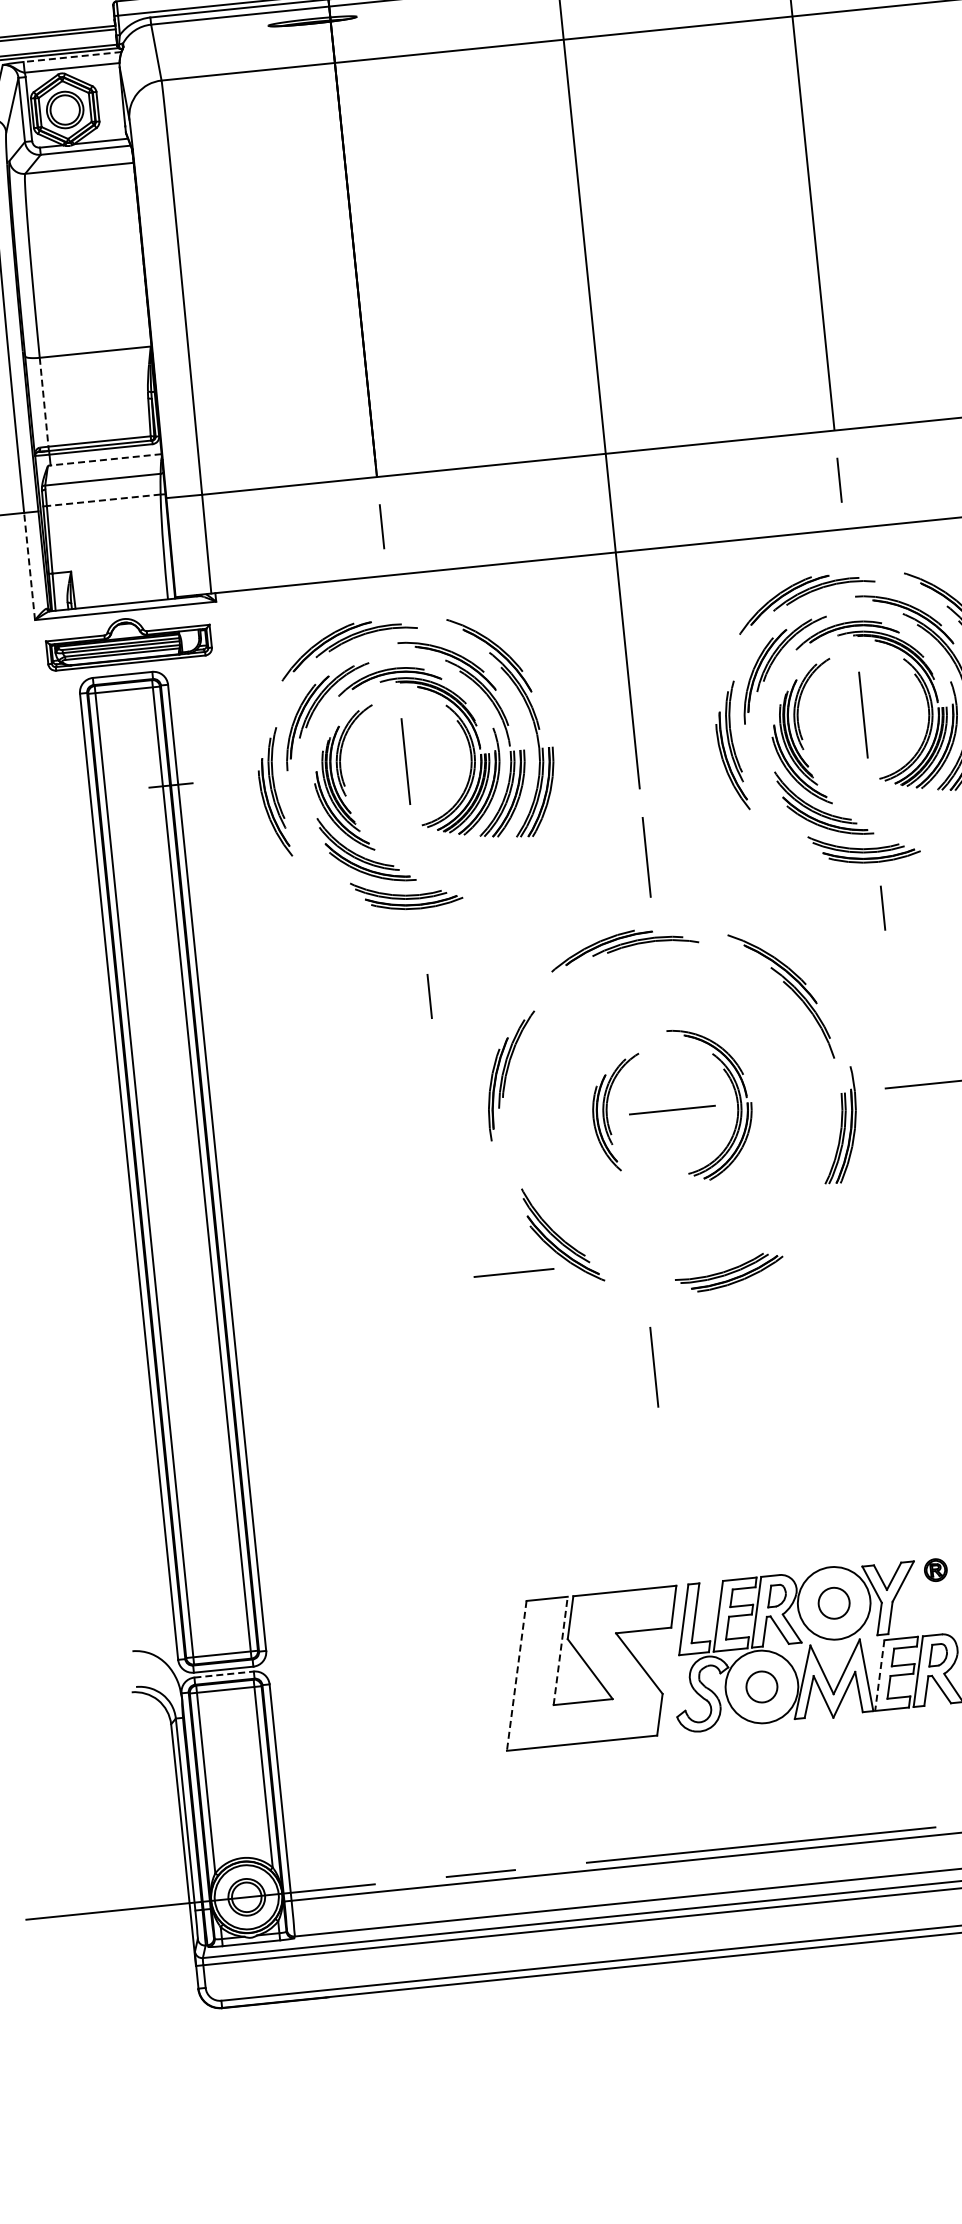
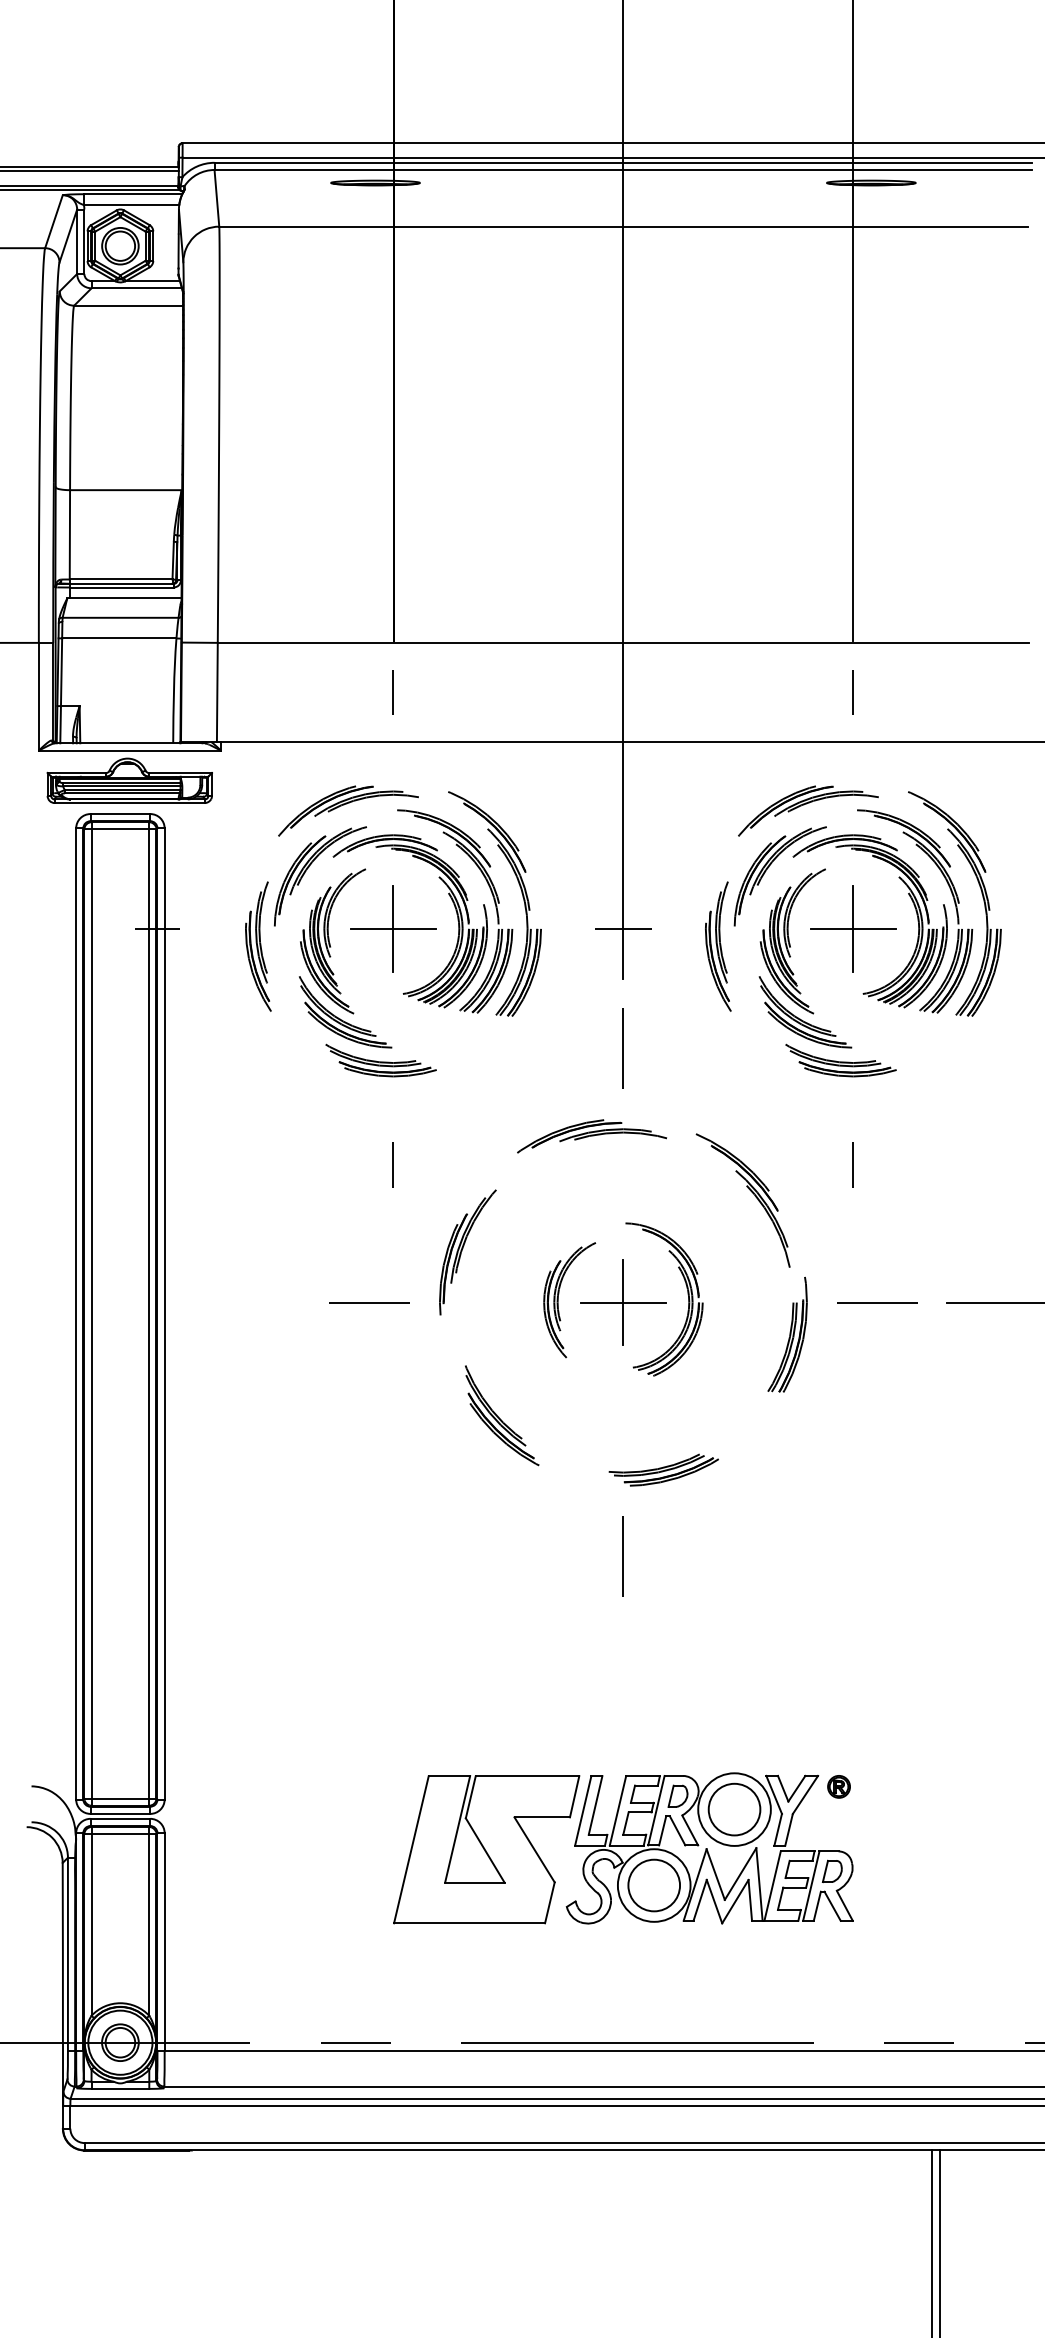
line: (72, 57) -> (132, 194), dashed -> solid
line: (43, 401) -> (69, 534), dashed -> solid
line: (103, 460) -> (123, 598), dashed -> solid
line: (102, 500) -> (118, 638), dashed -> solid
line: (29, 566) -> (38, 696), dashed -> solid
line: (863, 714) -> (853, 928), added
line: (634, 737) -> (623, 928), added
line: (405, 761) -> (393, 928), added
line: (882, 907) -> (852, 1164), moved
line: (672, 1110) -> (623, 1302), added
line: (514, 1272) -> (369, 1302), moved
line: (653, 1367) -> (622, 1556), moved
circle: (834, 1603) -> (734, 1809), size x1.67
line: (560, 1651) -> (457, 1829), dashed -> solid
line: (224, 1674) -> (120, 1818), dashed -> solid
line: (516, 1675) -> (411, 1849), dashed -> solid
line: (879, 1676) -> (772, 1886), dashed -> solid
circle: (762, 1686) -> (654, 1885), size x1.67

